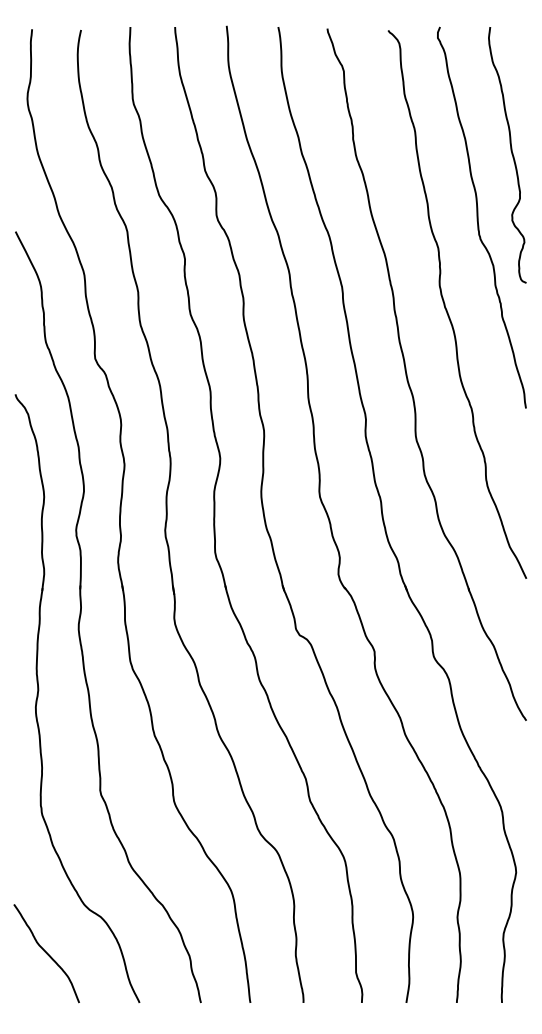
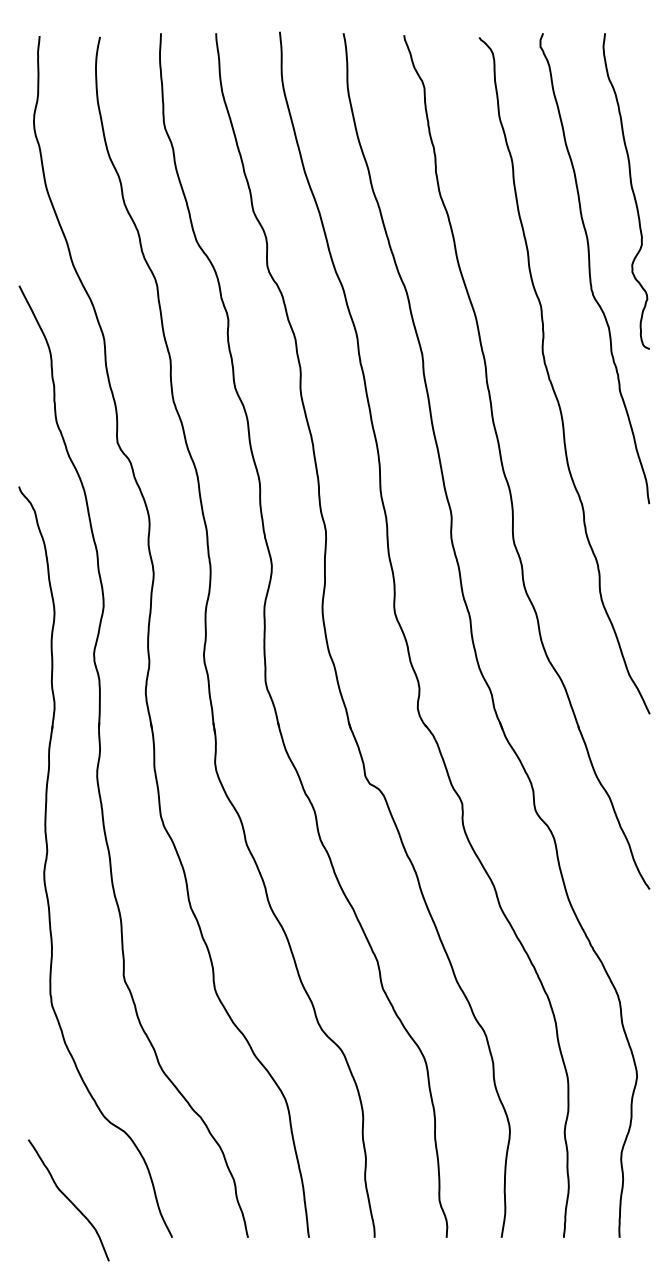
curve: (46, 953) -> (68, 1200), moved

